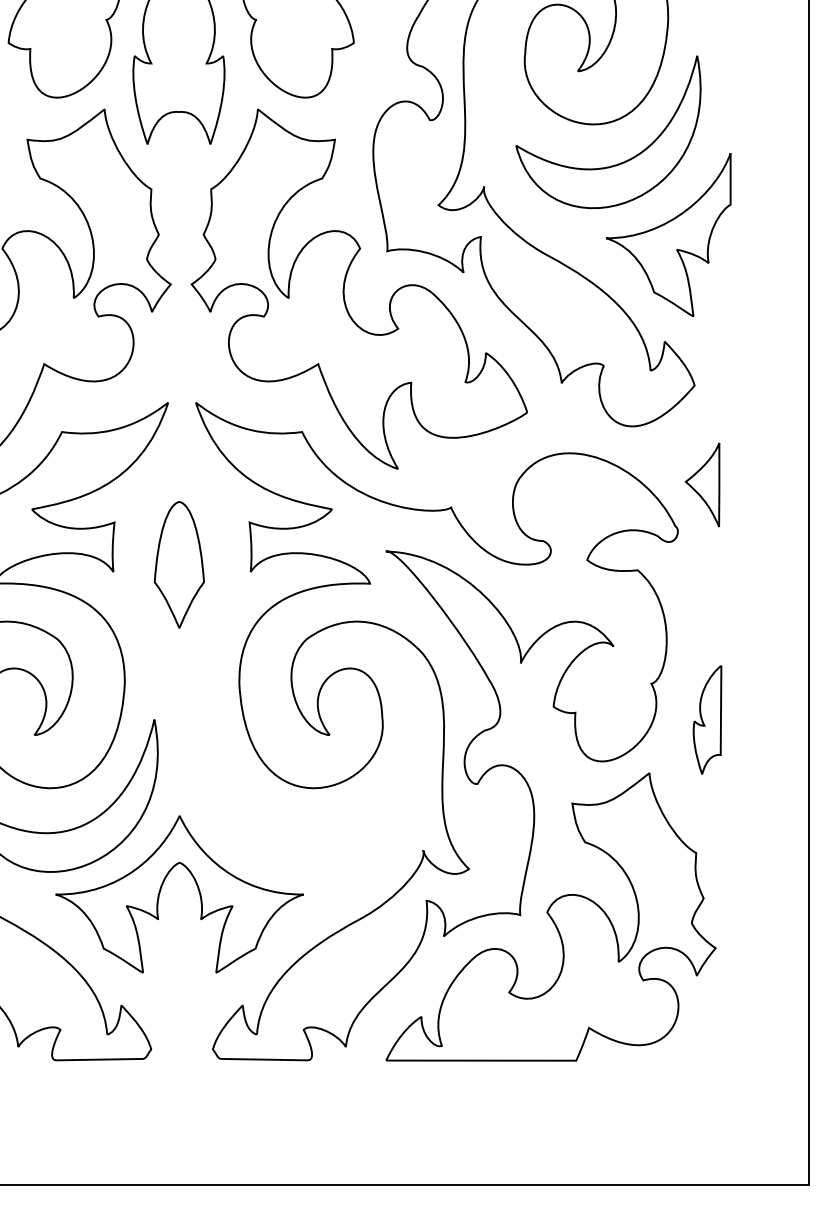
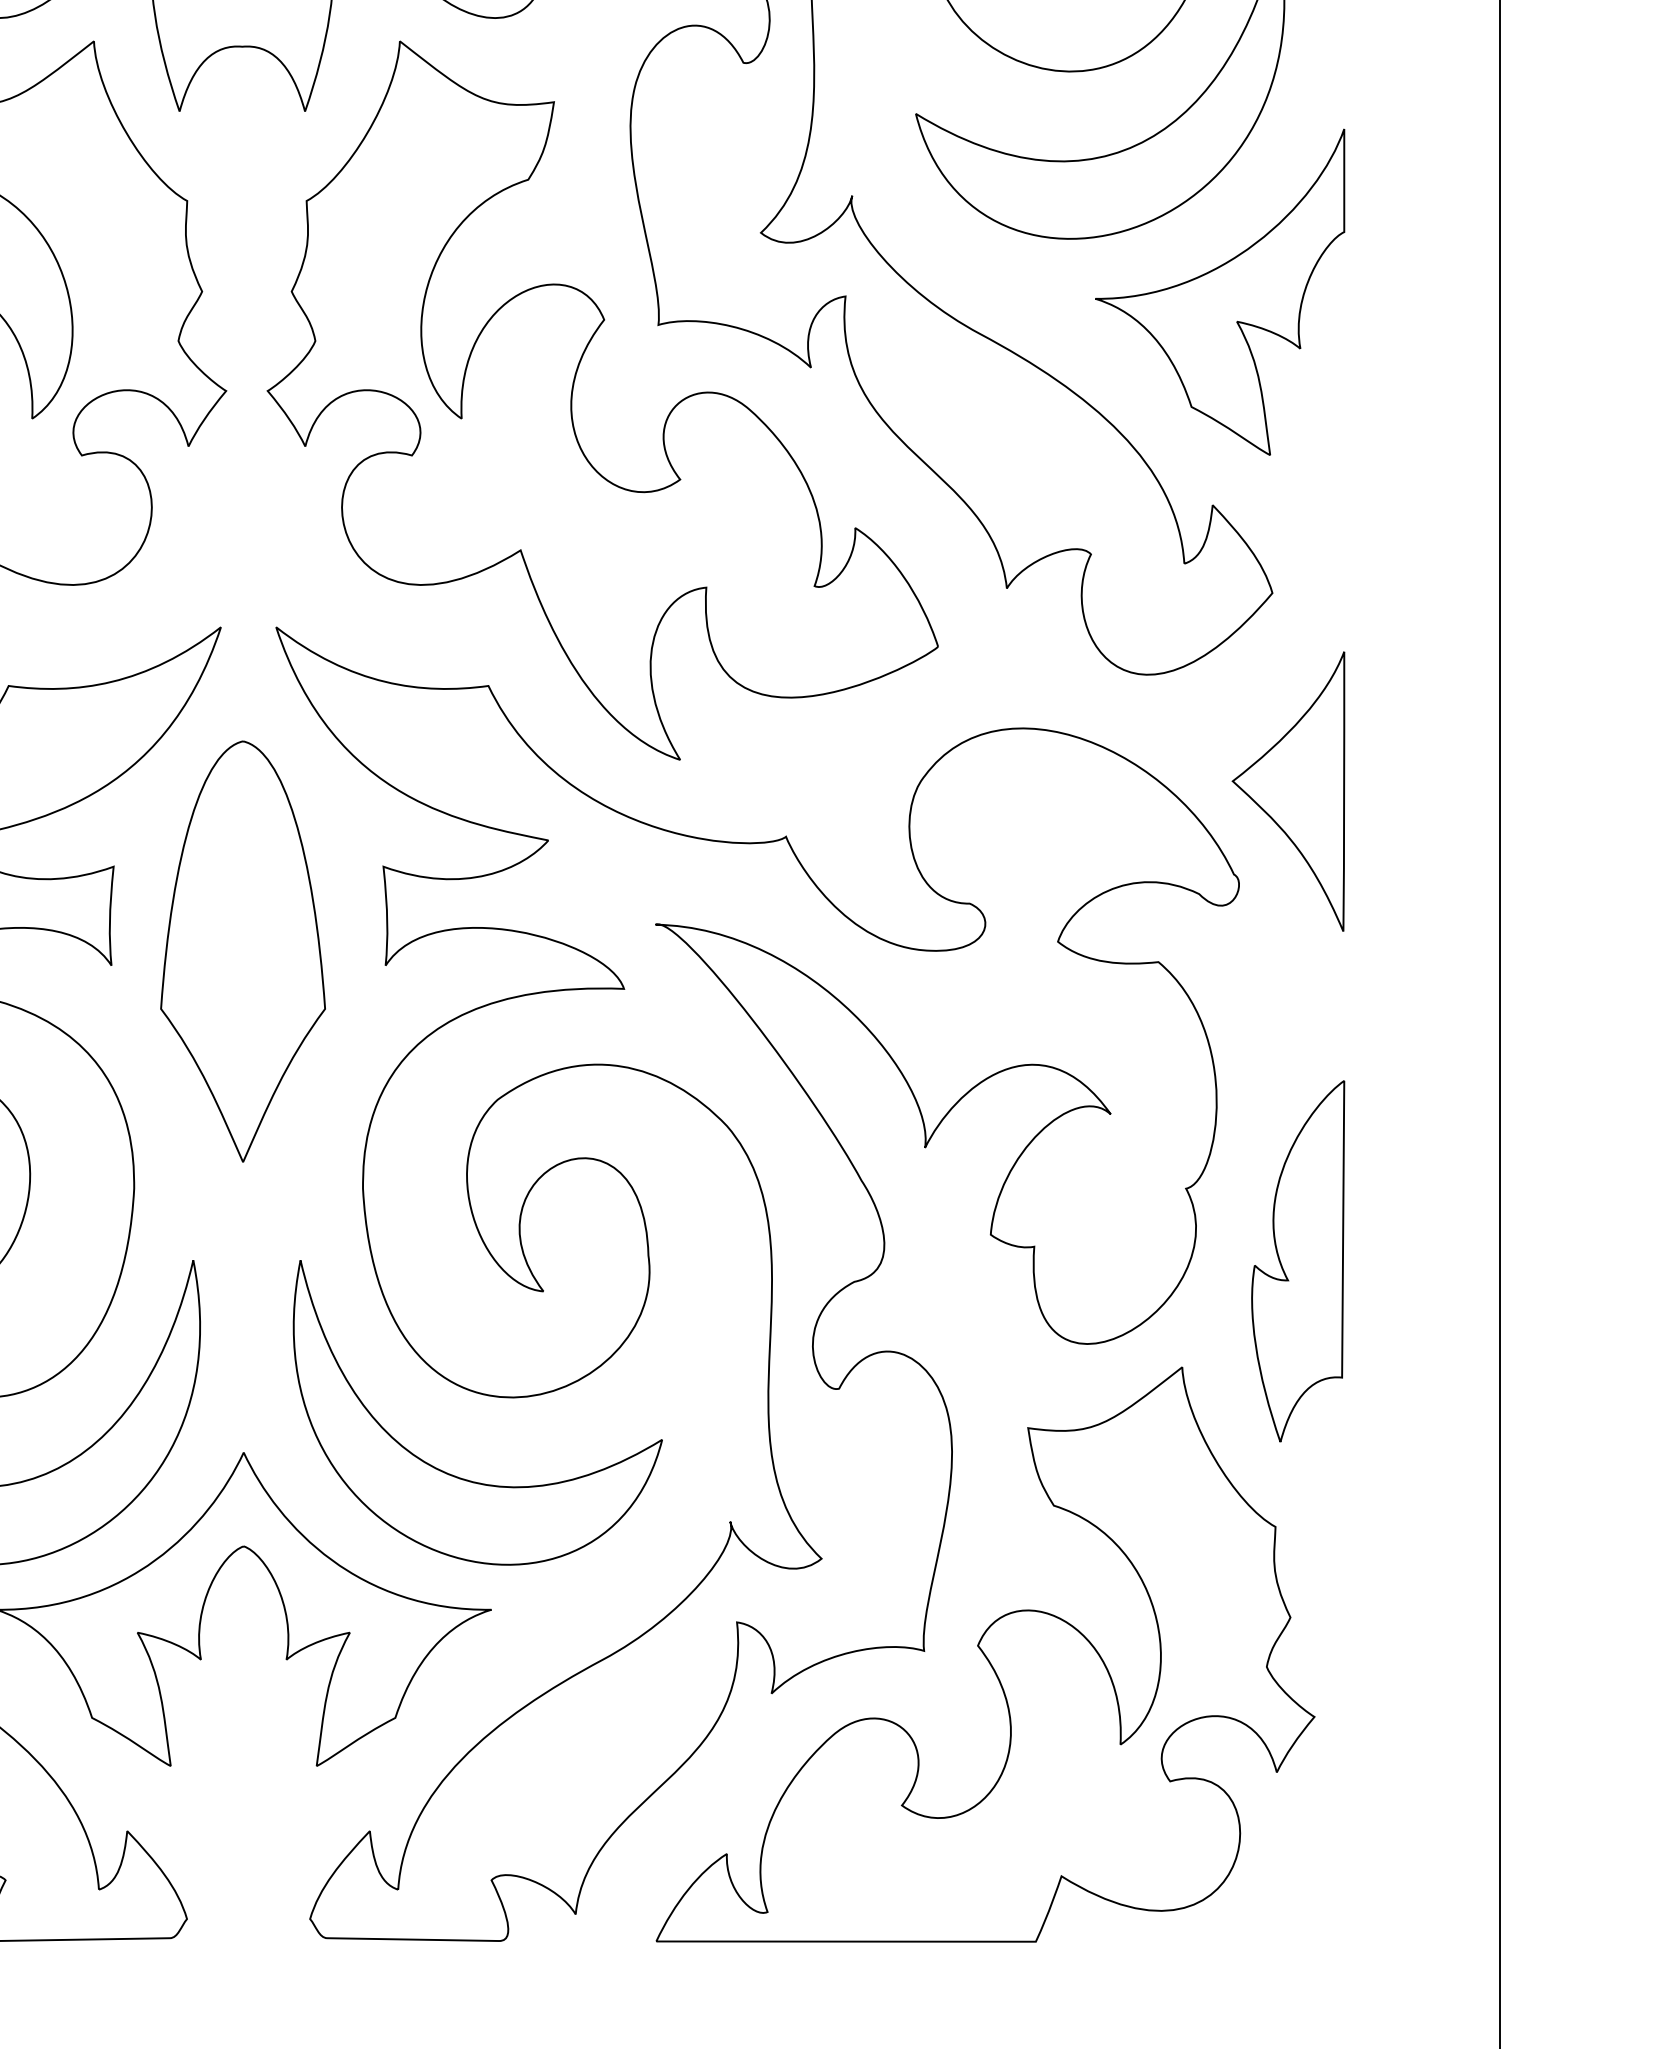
part: (702, 484) -> (1288, 790), size x1.67
part: (179, 564) -> (243, 950), size x1.67
part: (707, 719) -> (1298, 1260), size x1.67
part: (285, 826) -> (455, 1473), added

